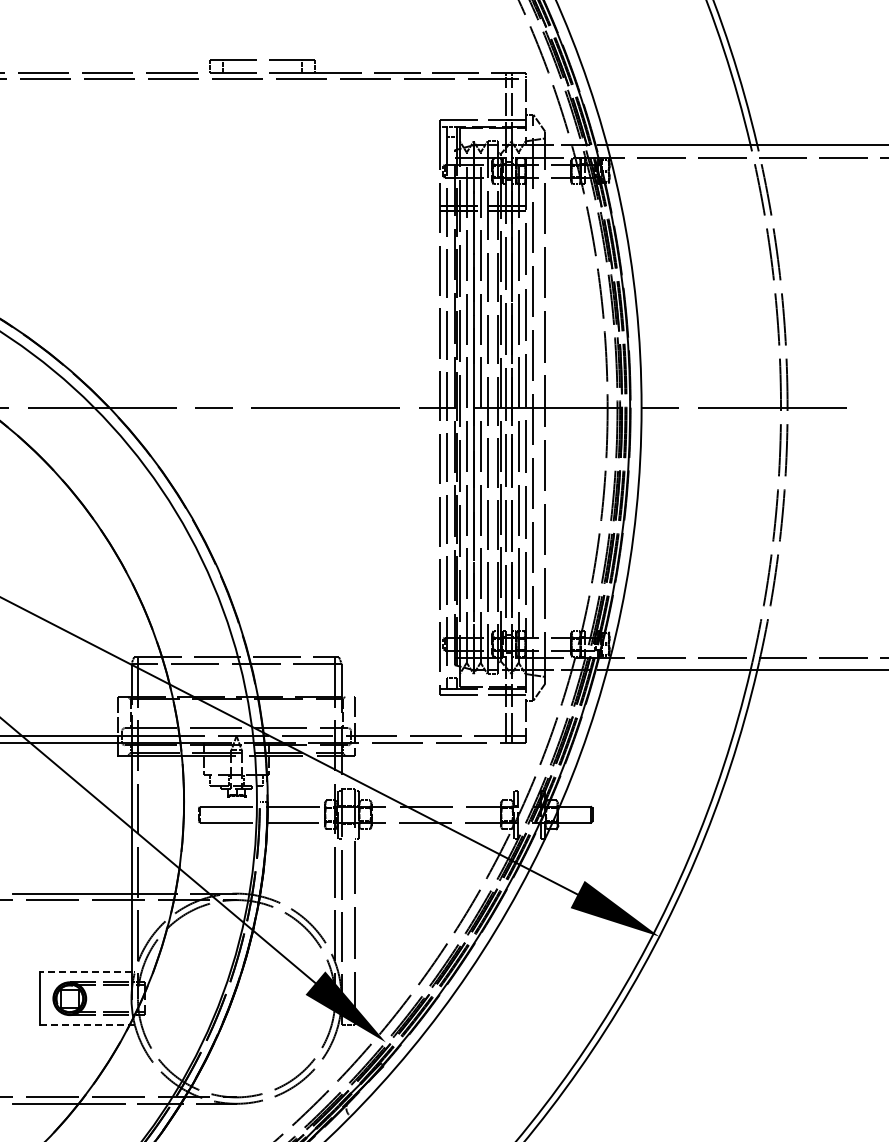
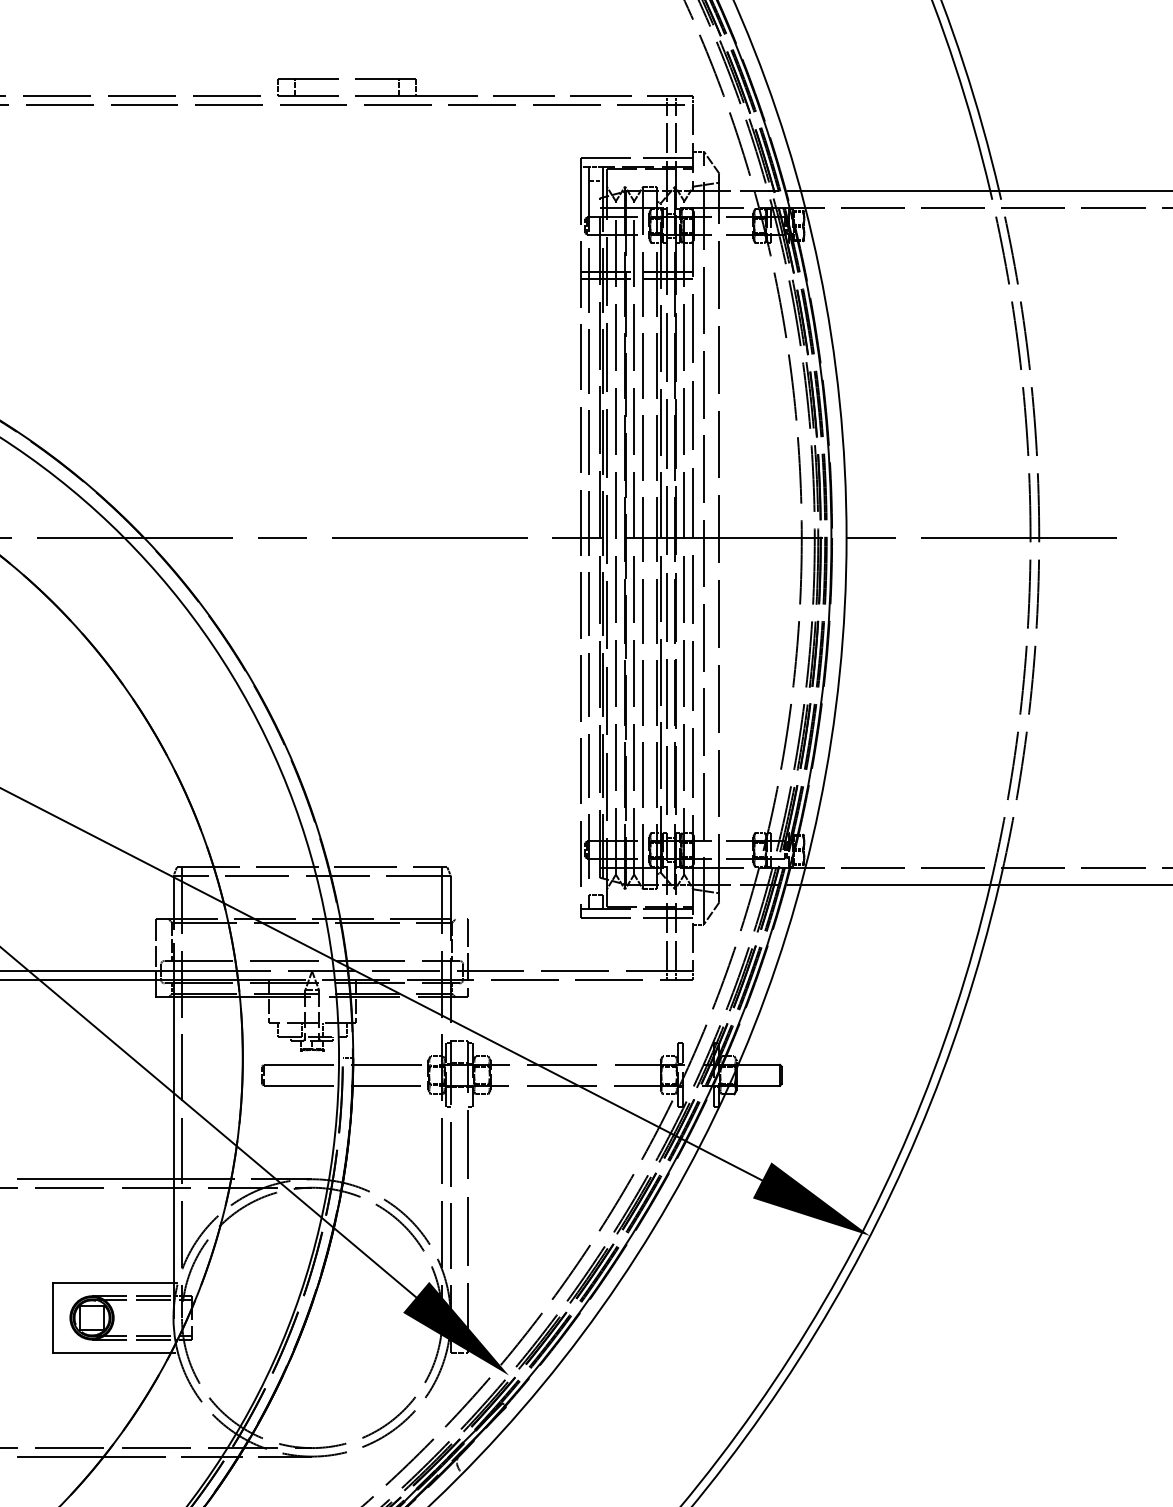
line: (85, 972) -> (112, 1283), dashed -> solid
line: (85, 1024) -> (112, 1351), dashed -> solid

